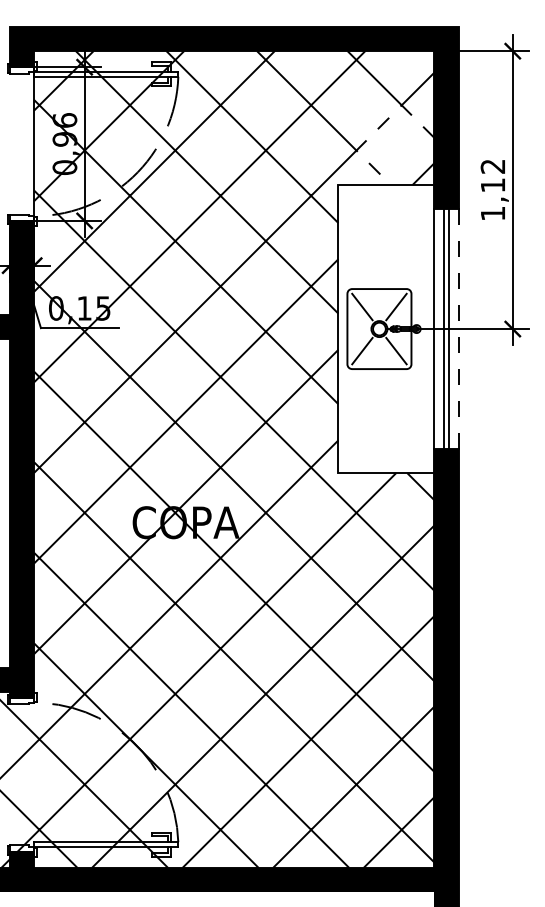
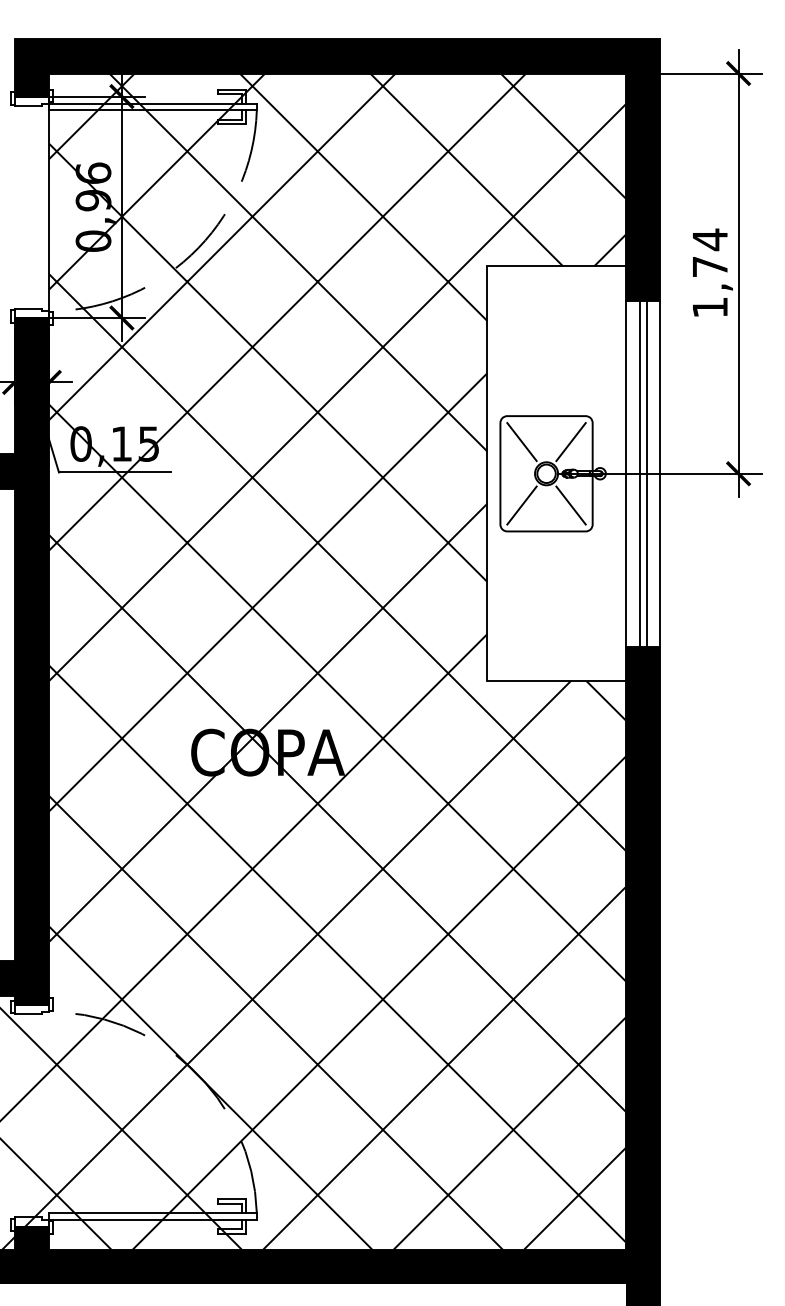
line: (378, 128) -> (545, 184), dashed -> solid
text: (492, 175) -> (709, 252), 1,12 -> 1,74
line: (458, 329) -> (660, 474), dashed -> solid

